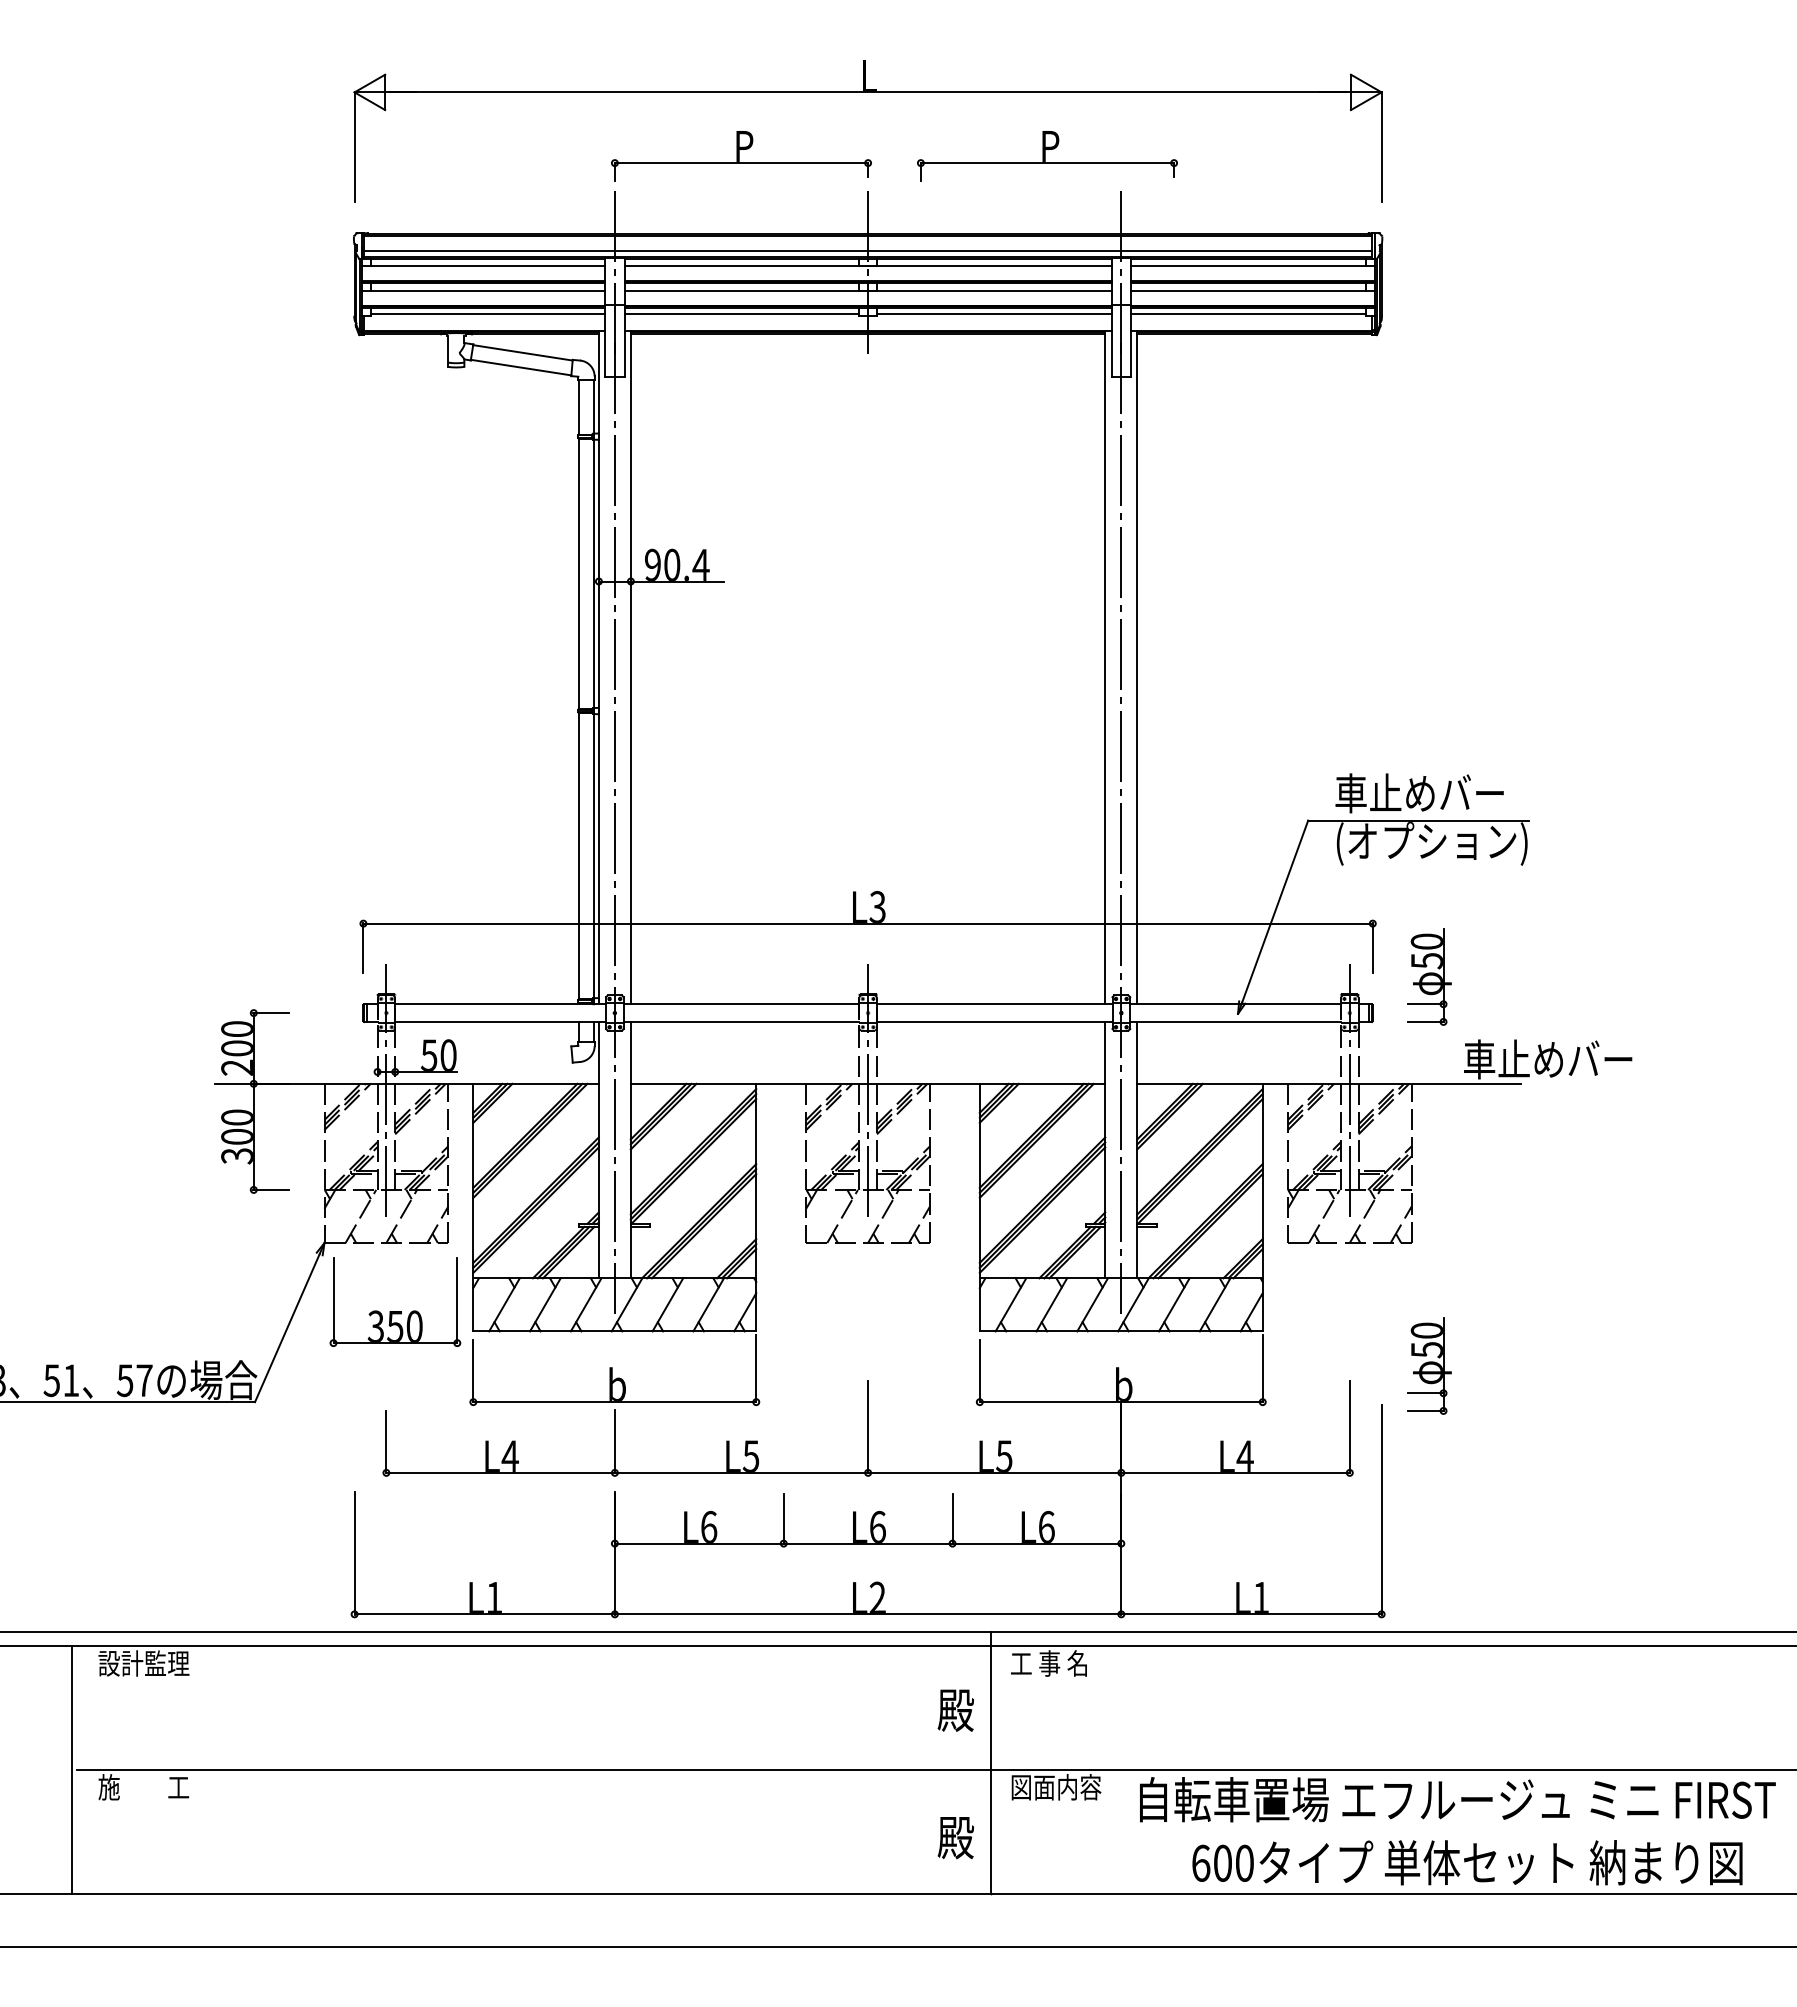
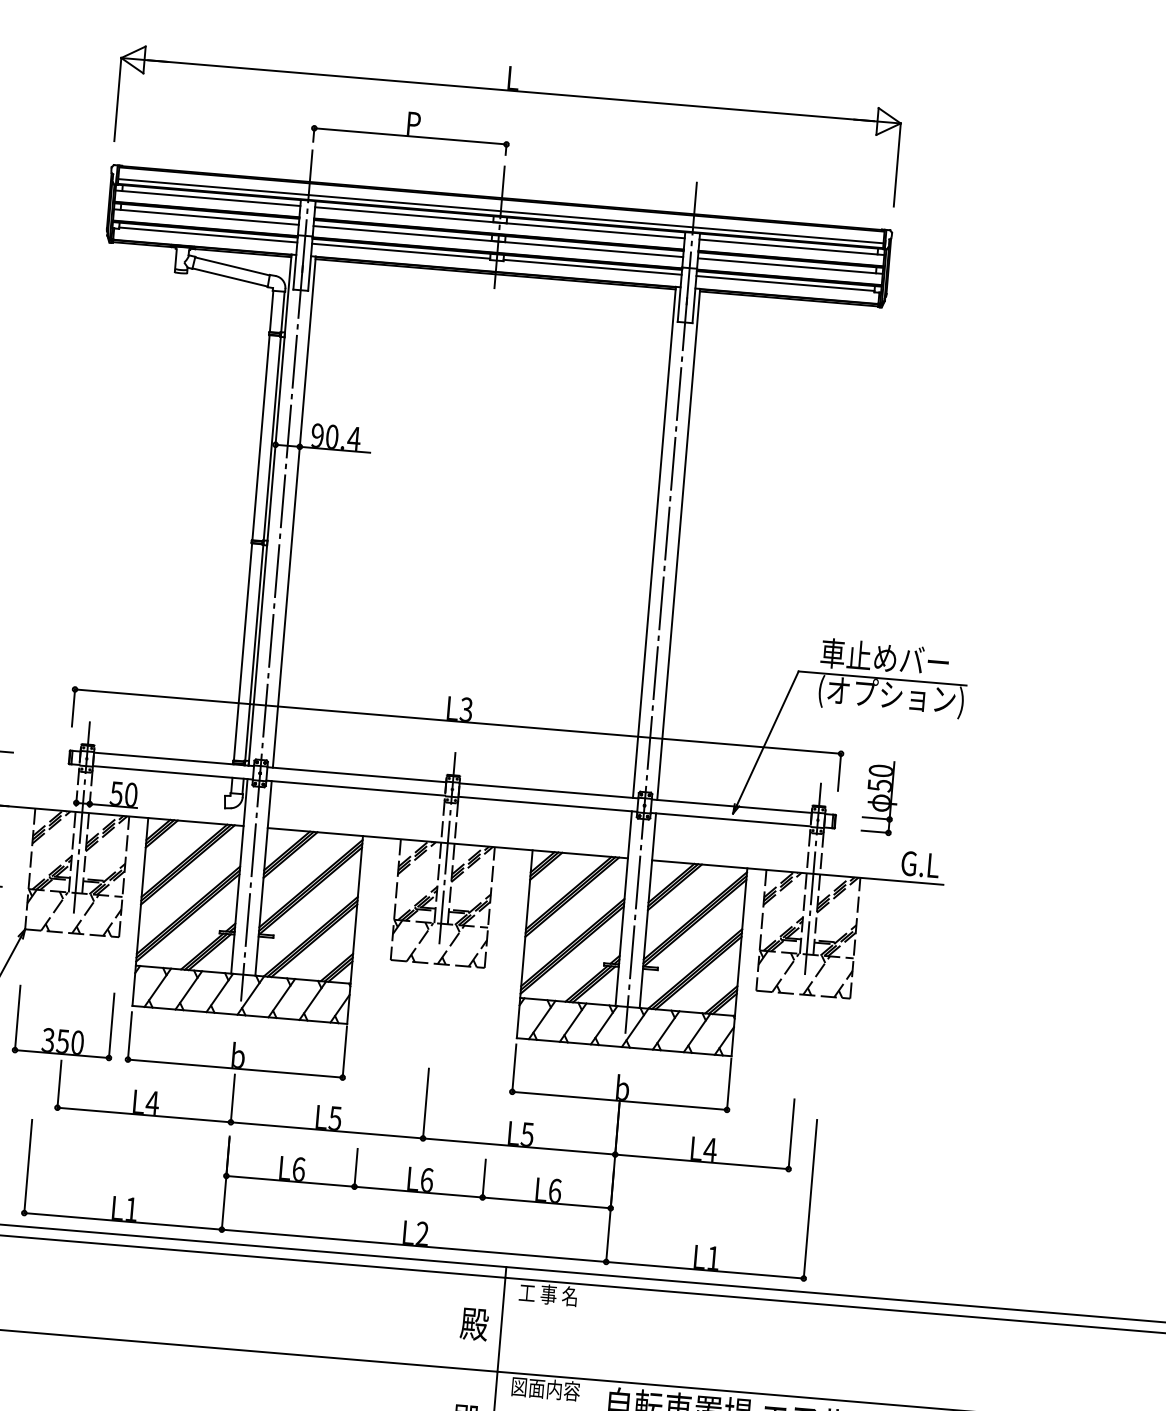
part: (1047, 156) -> (643, 150), removed
text: (1548, 1059) -> (965, 868), 車止めバー -> G.L
part: (395, 1311) -> (64, 1030), moved
part: (1429, 1365) -> (855, 1092), removed

